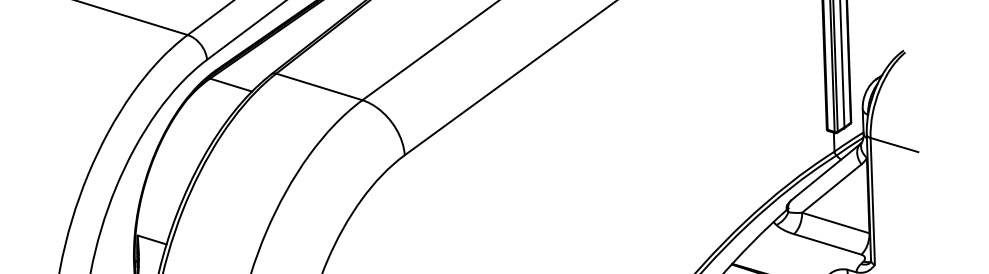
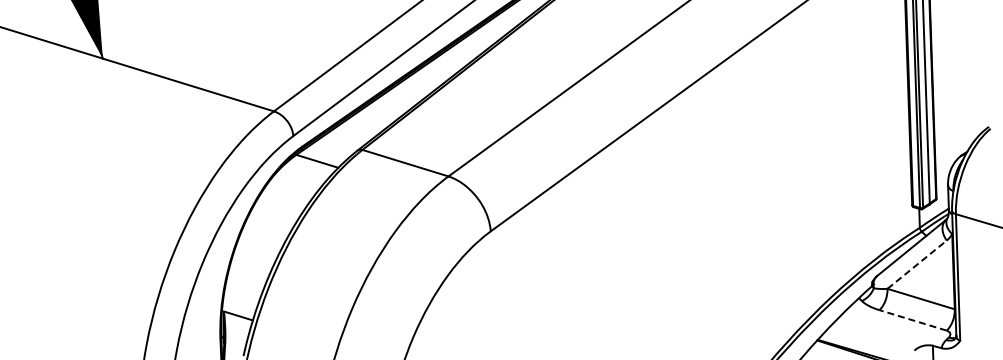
line: (832, 188) -> (917, 264), solid -> dashed
line: (827, 244) -> (912, 320), solid -> dashed

